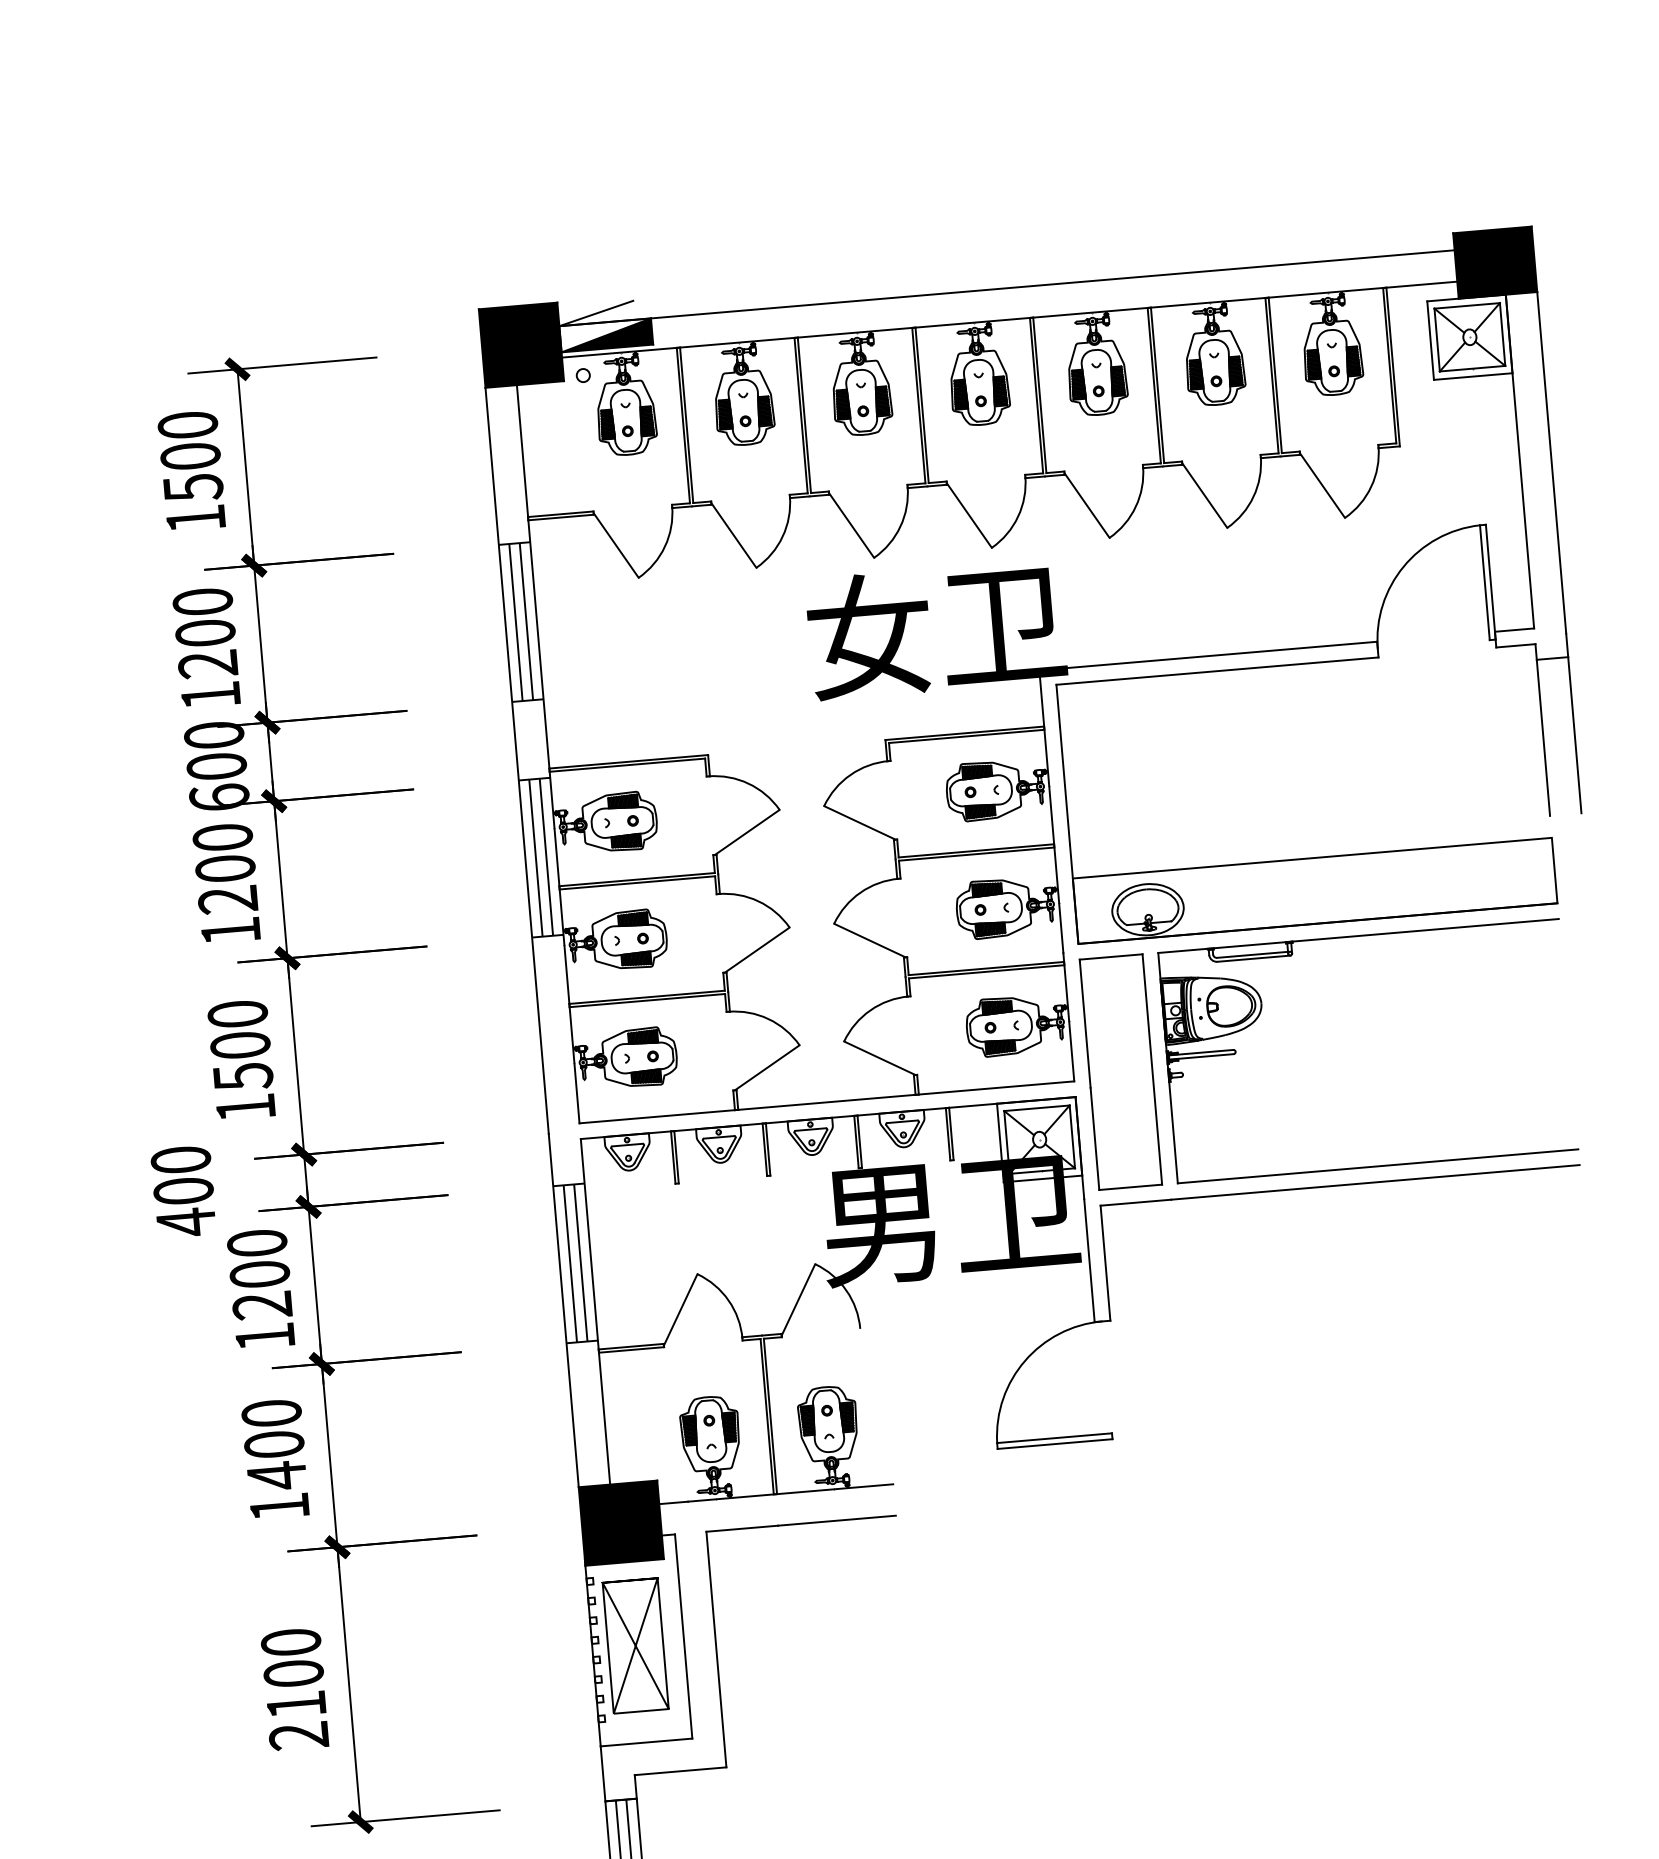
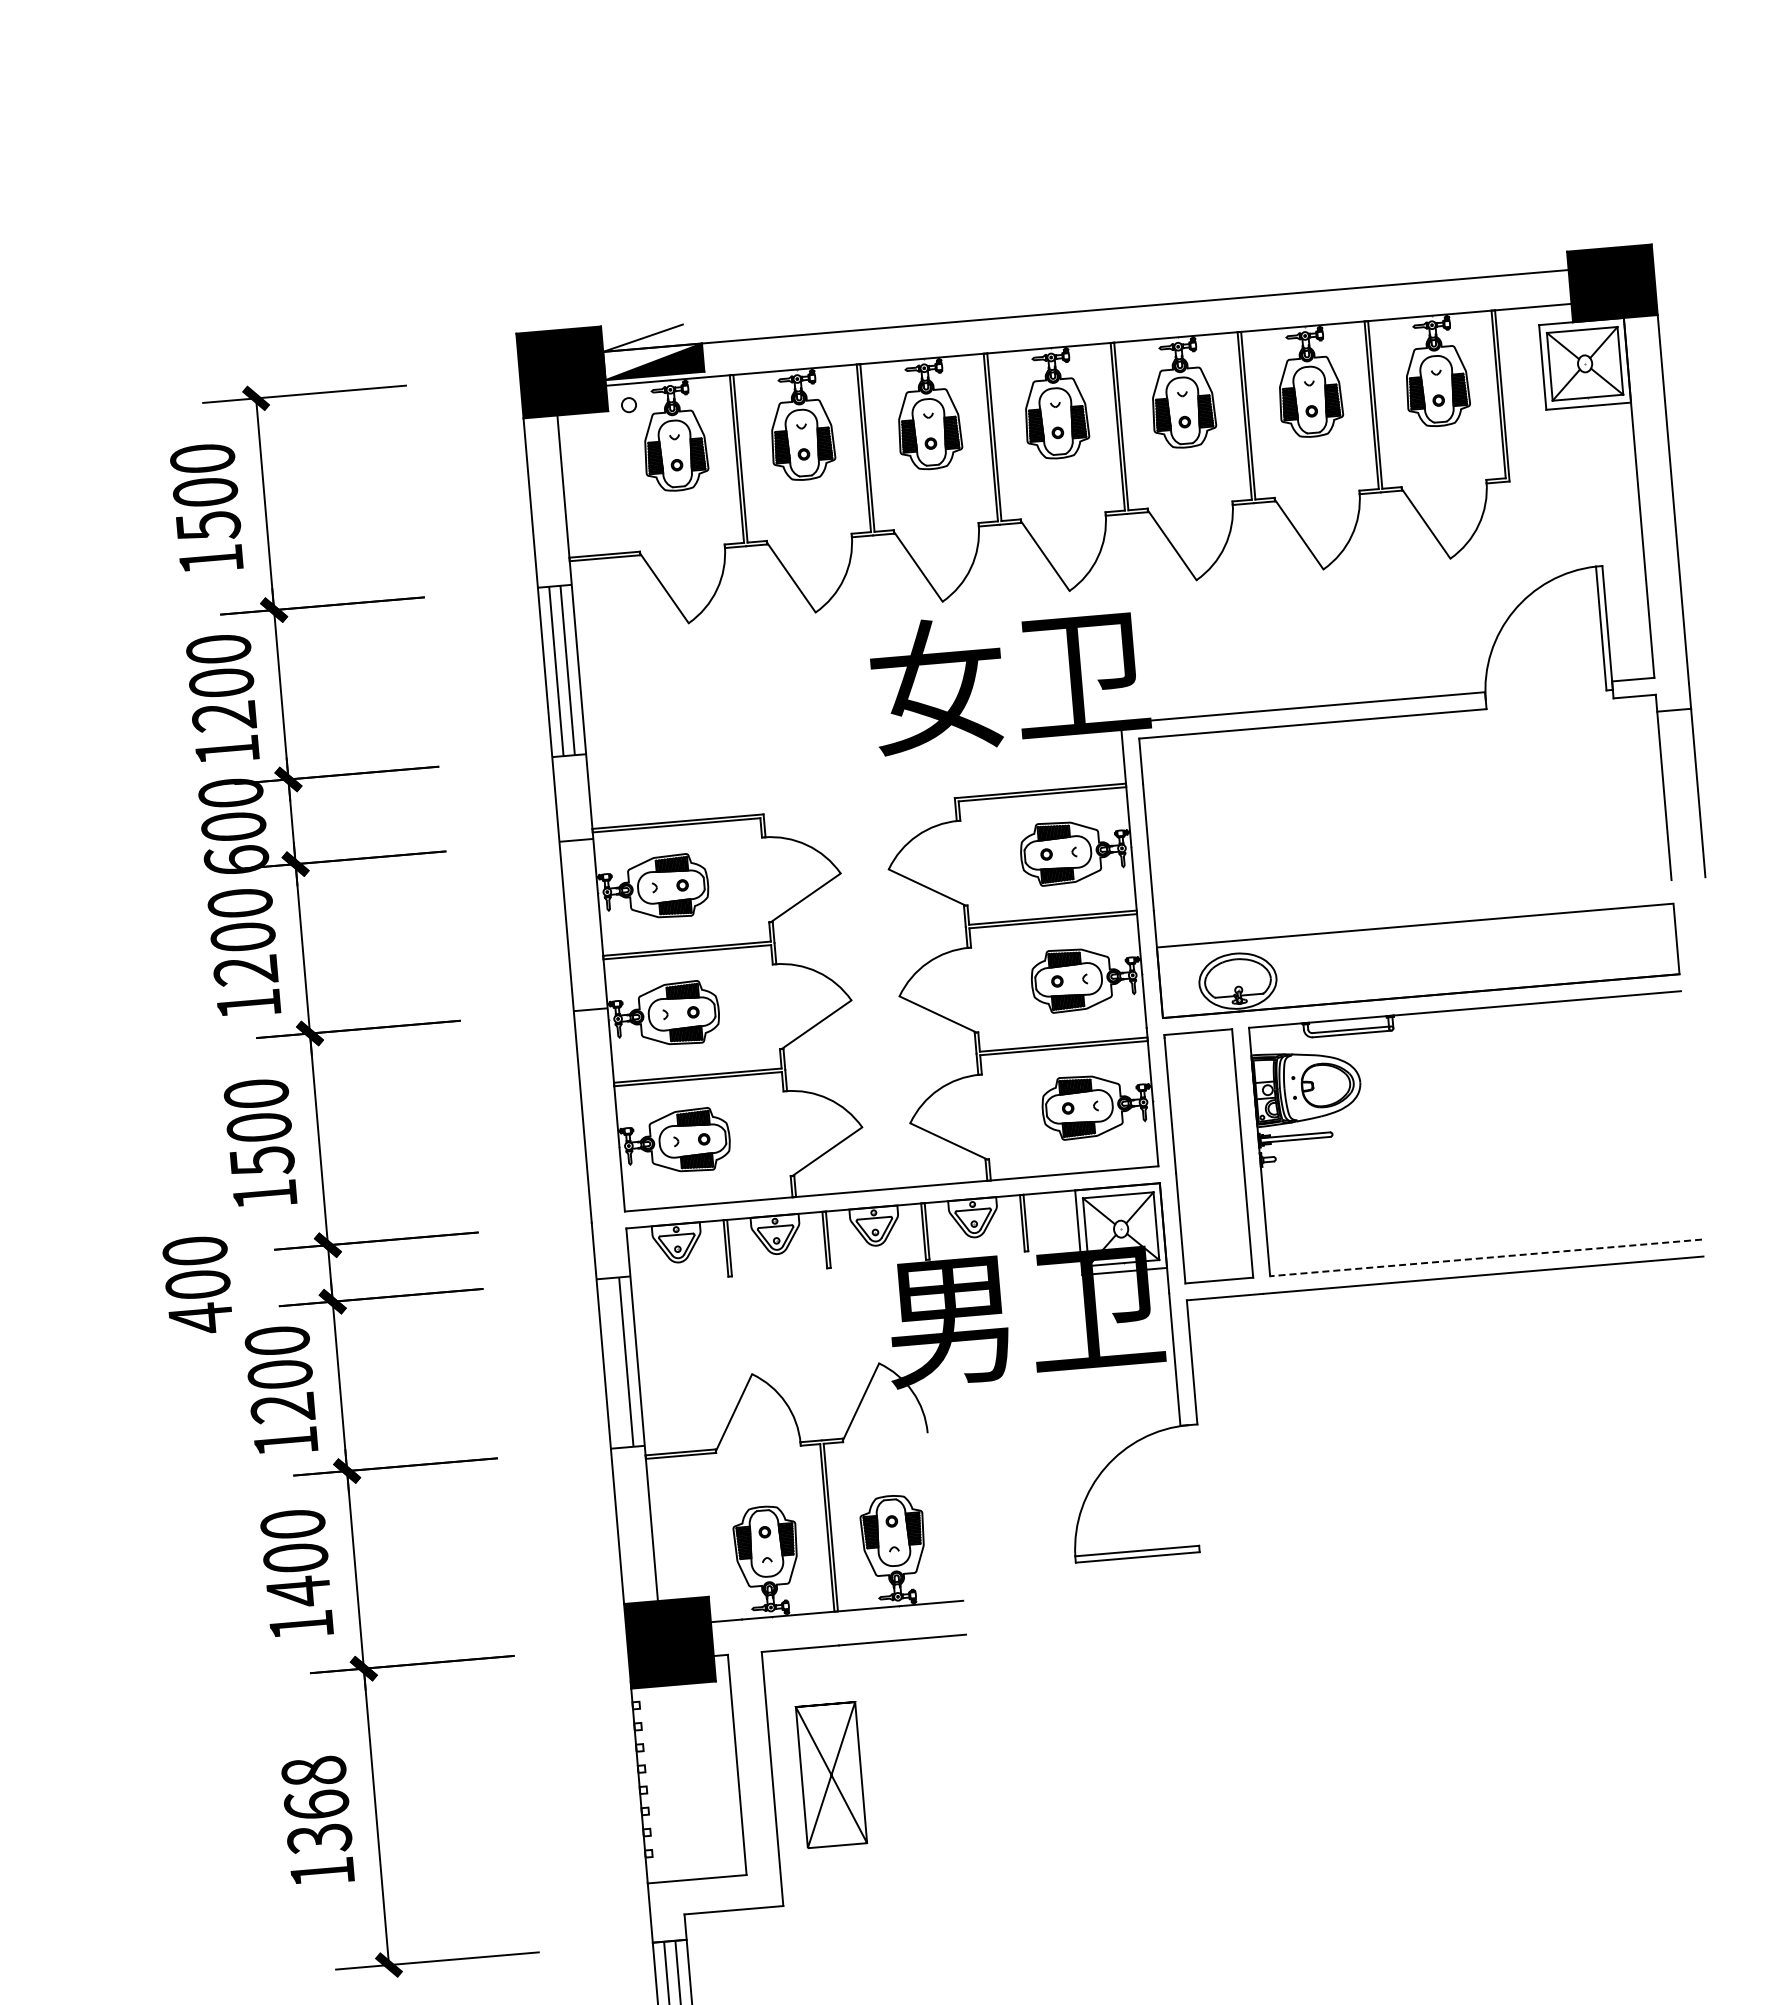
line: (546, 857) -> (589, 924), removed
line: (535, 858) -> (577, 925), removed
line: (1378, 1165) -> (1486, 1257), solid -> dashed
line: (569, 1263) -> (614, 1362), removed
curve: (635, 1645) -> (831, 1774), moved
text: (295, 1688) -> (318, 1821), 2100 -> 1368

